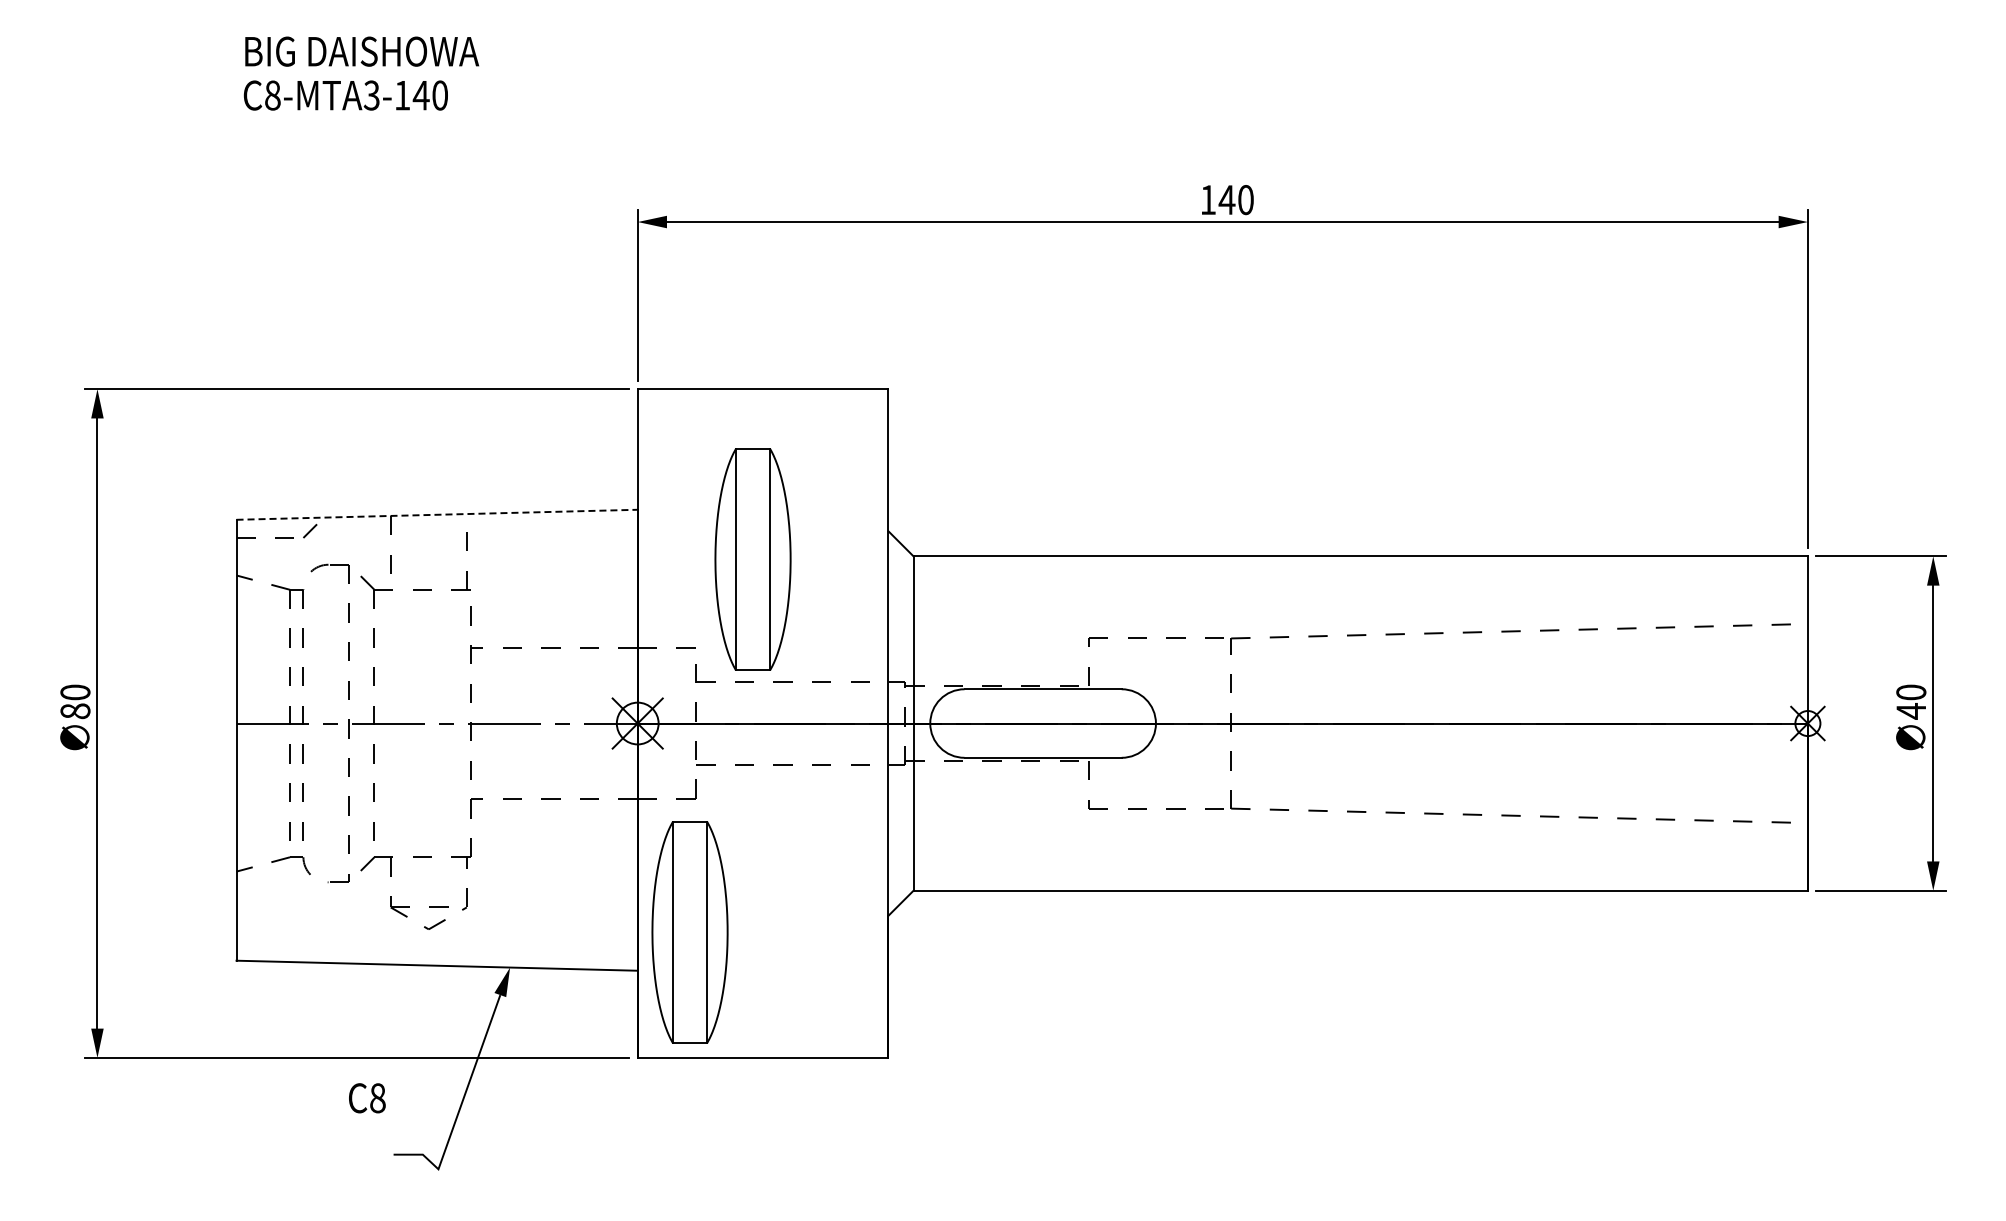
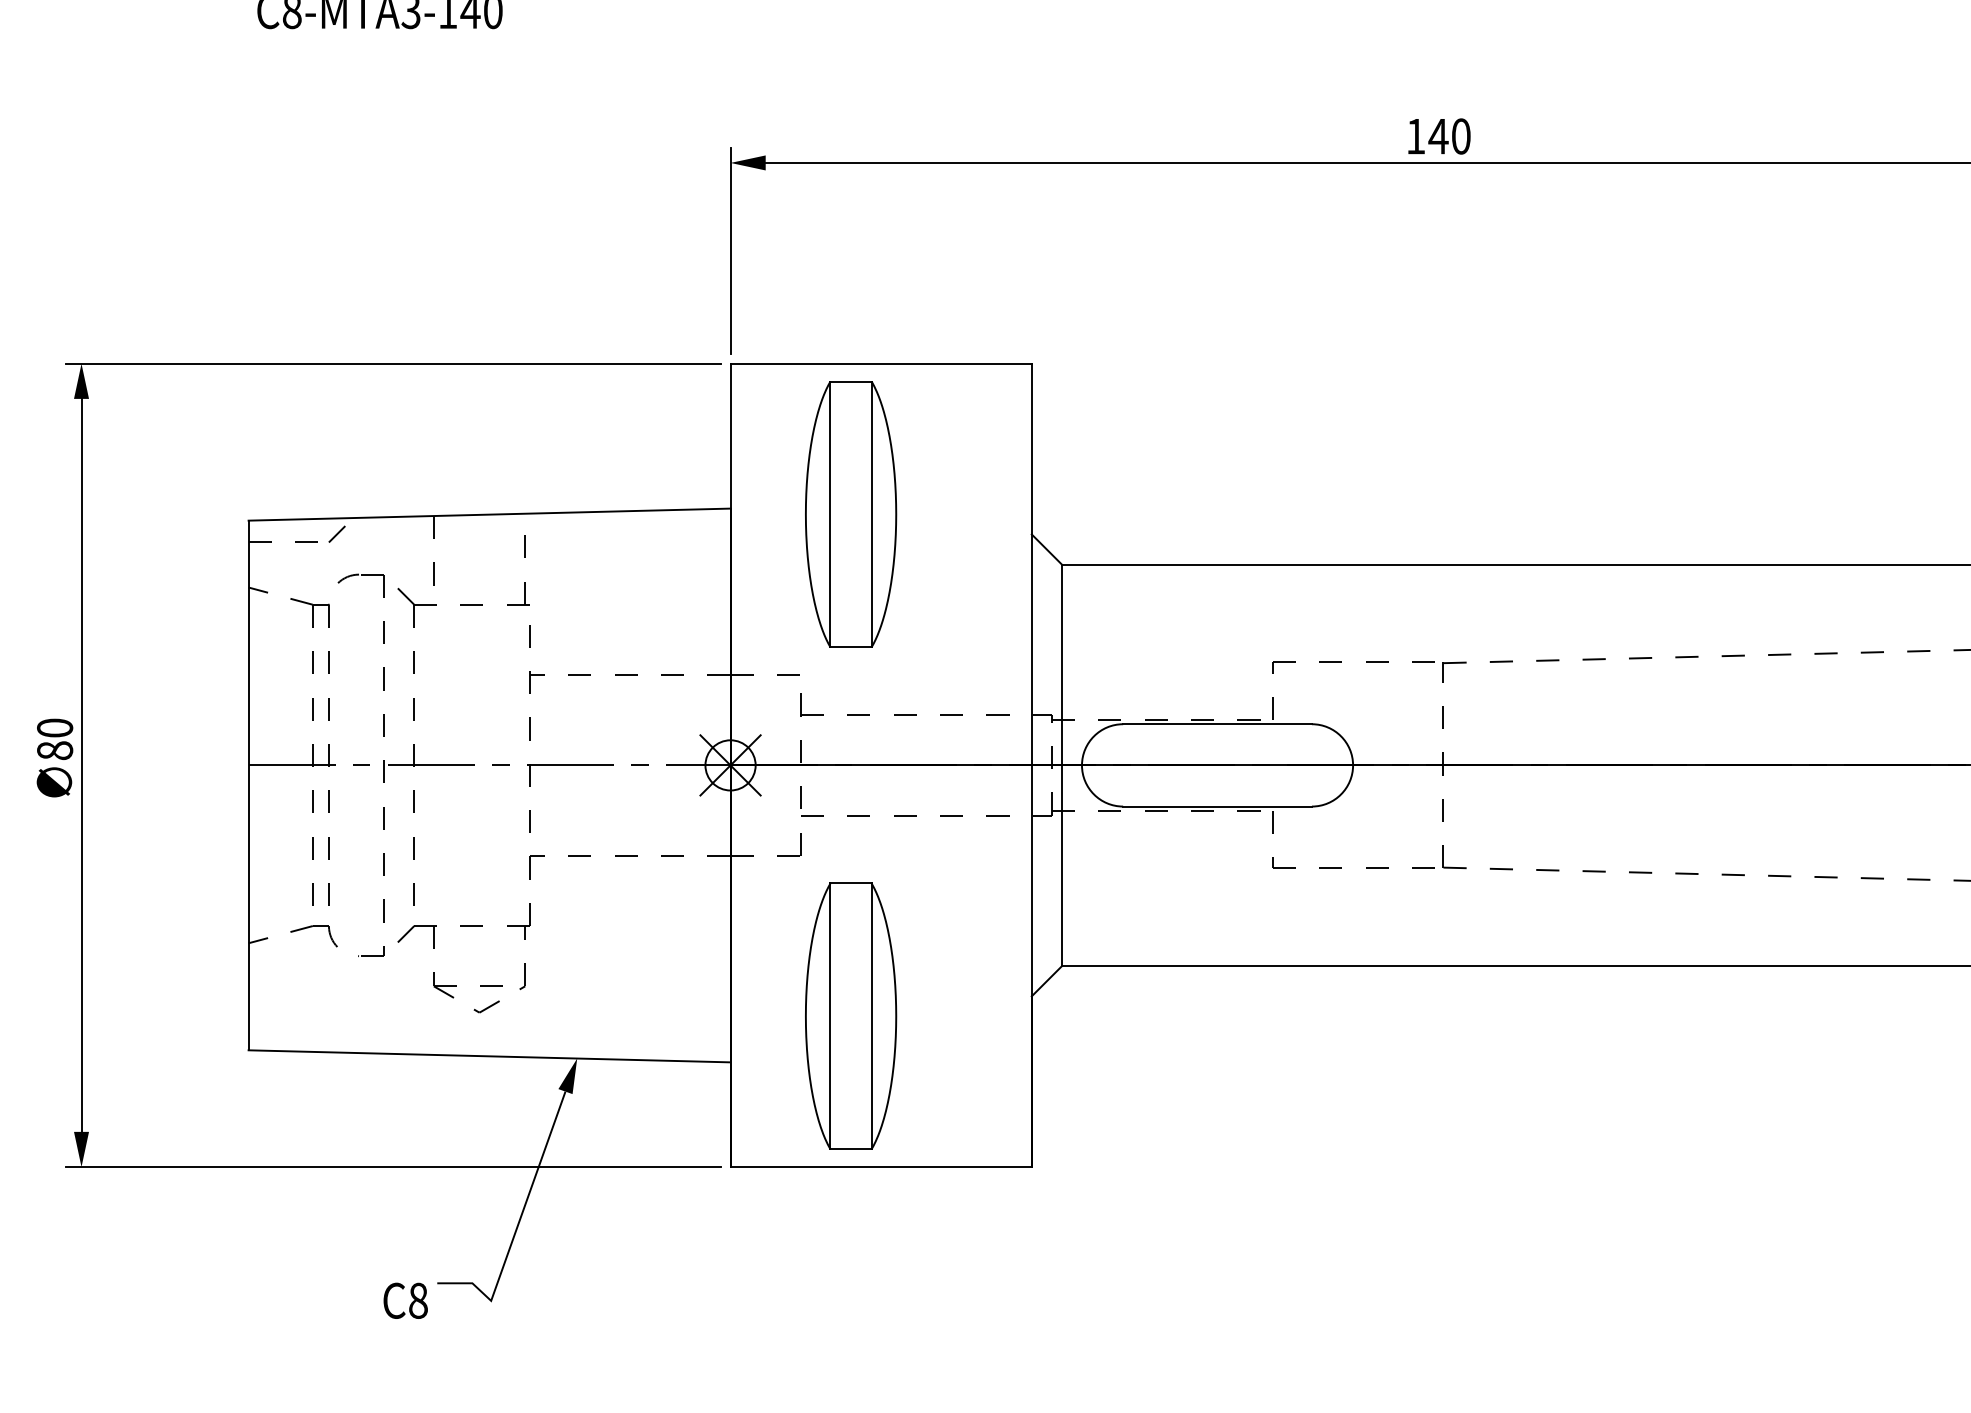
line: (437, 514) -> (490, 514), dashed -> solid
part: (752, 559) -> (850, 514), moved
part: (689, 932) -> (850, 1016), moved
text: (367, 1098) -> (405, 1301), moved

